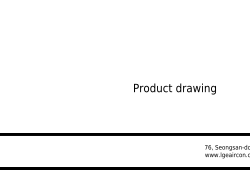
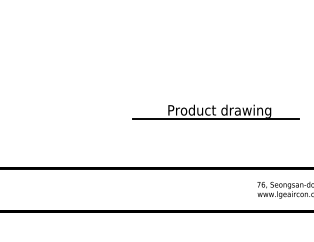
line: (171, 95) -> (215, 119), added

